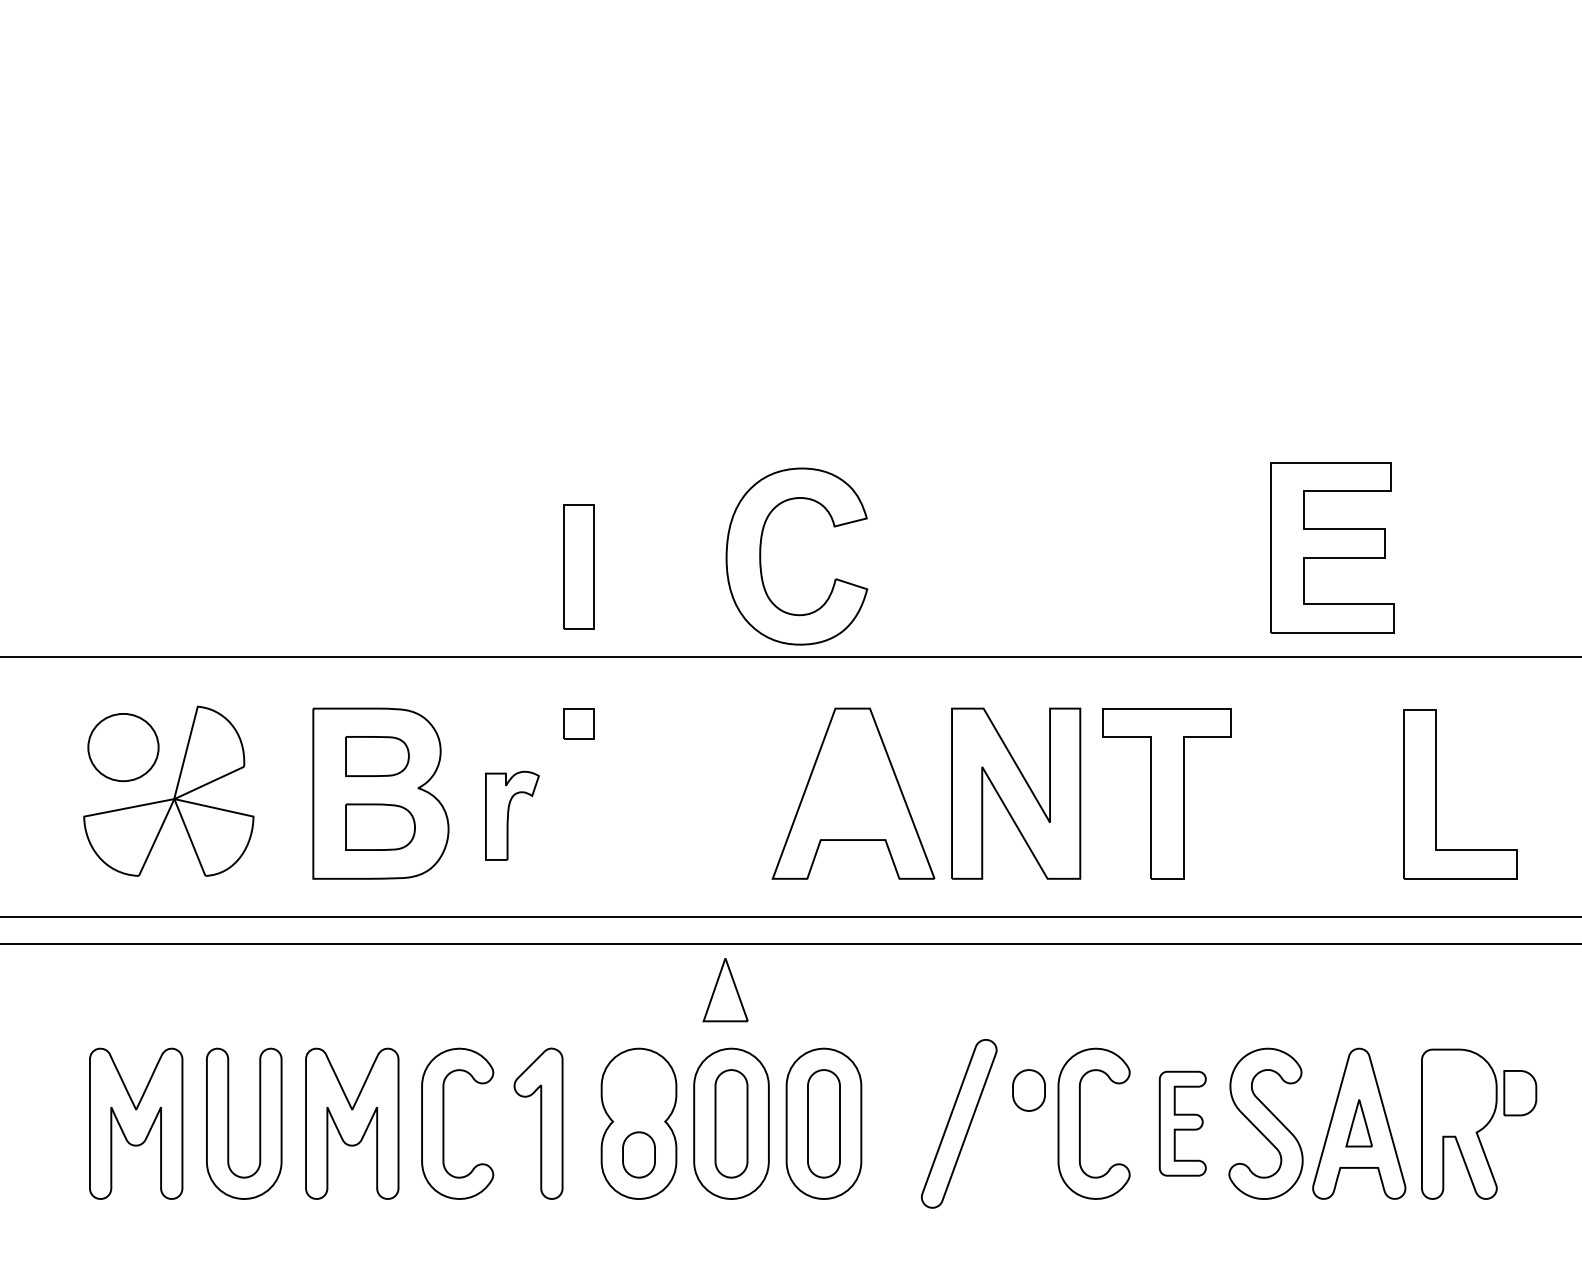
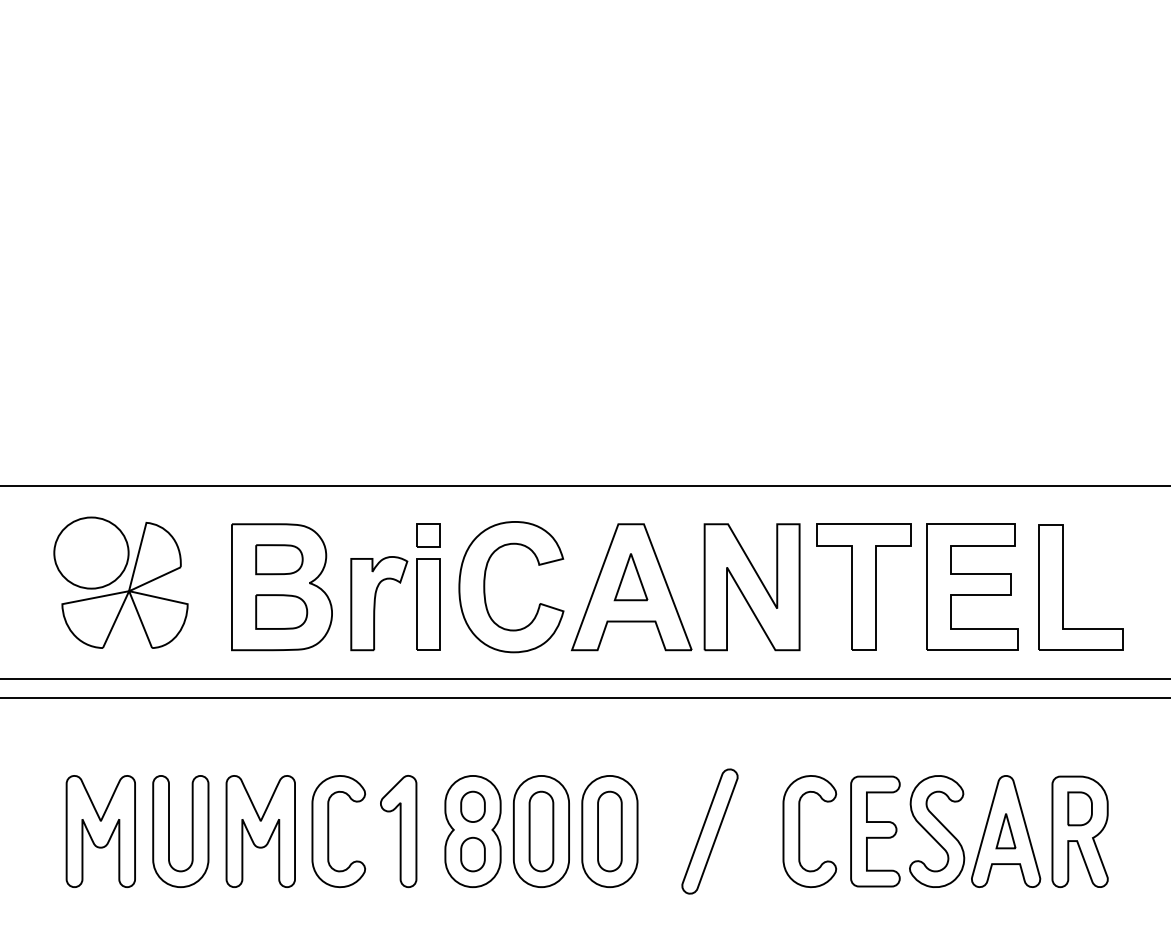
part: (1332, 547) -> (972, 587), moved
part: (761, 556) -> (485, 587), moved
part: (578, 566) -> (428, 604), moved
part: (123, 747) -> (91, 553), size x1.43
part: (512, 815) -> (379, 603), size x1.43
part: (725, 990) -> (631, 577), moved
part: (1028, 1090) -> (472, 806), moved
part: (1520, 1093) -> (1080, 809), moved
part: (1182, 1123) -> (875, 831), size x1.43

